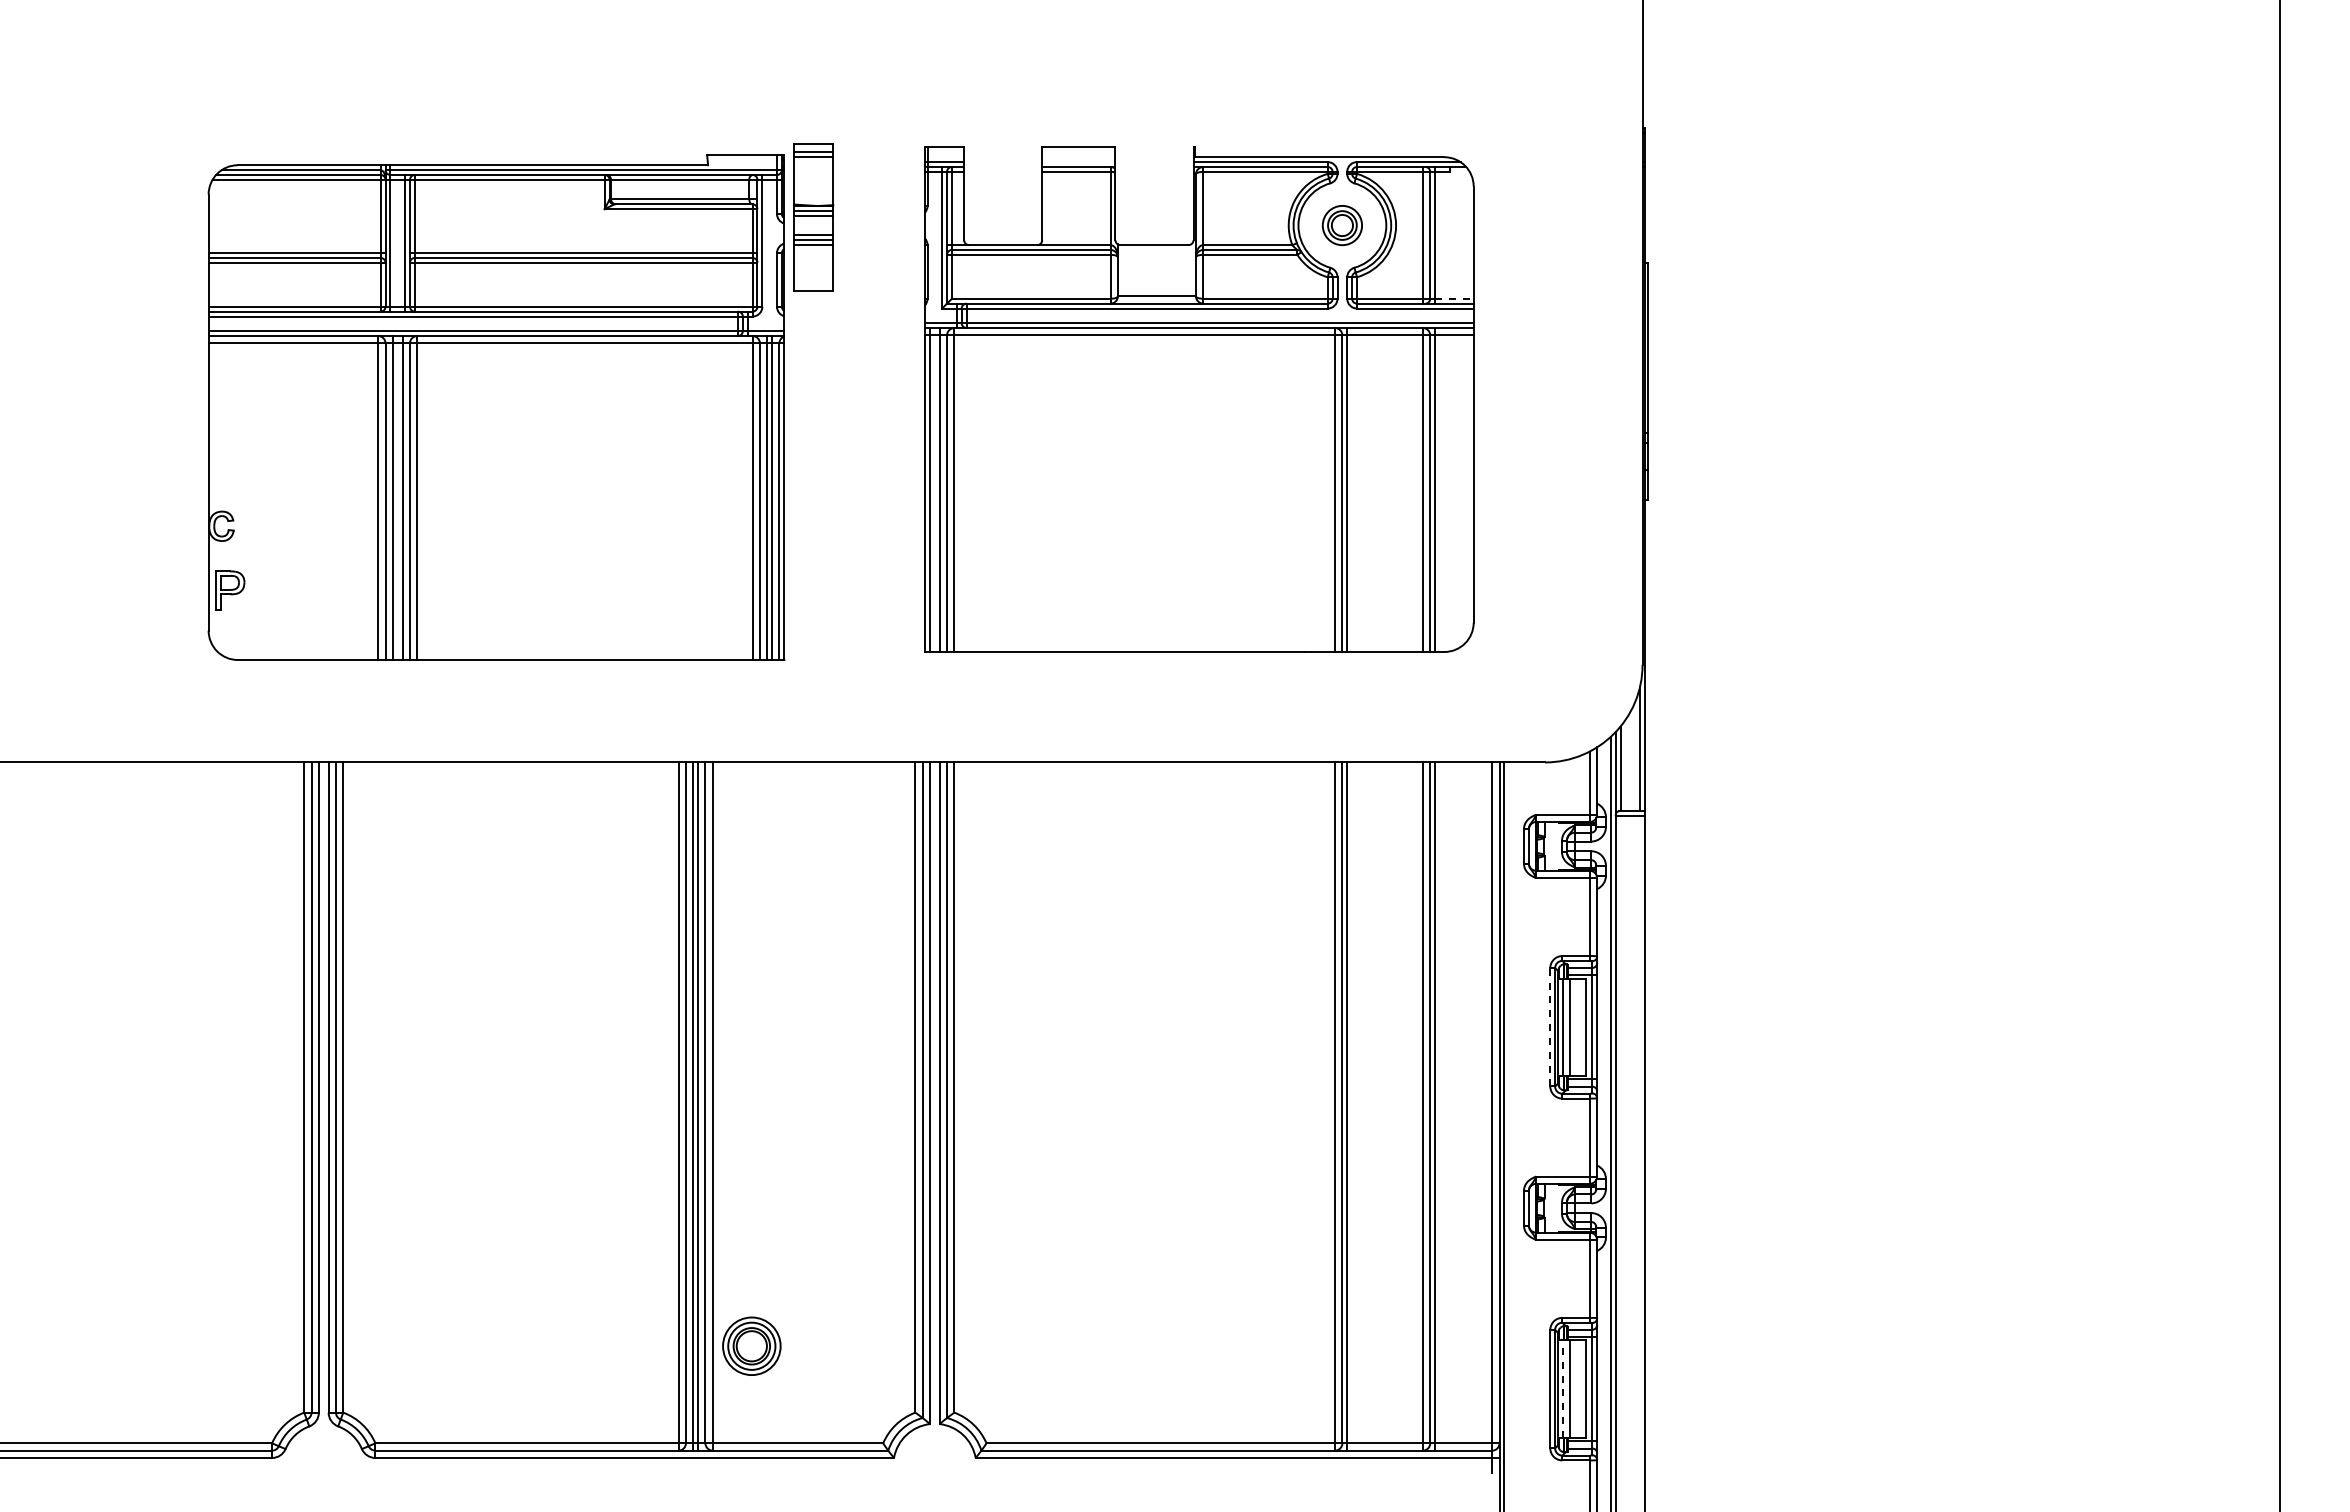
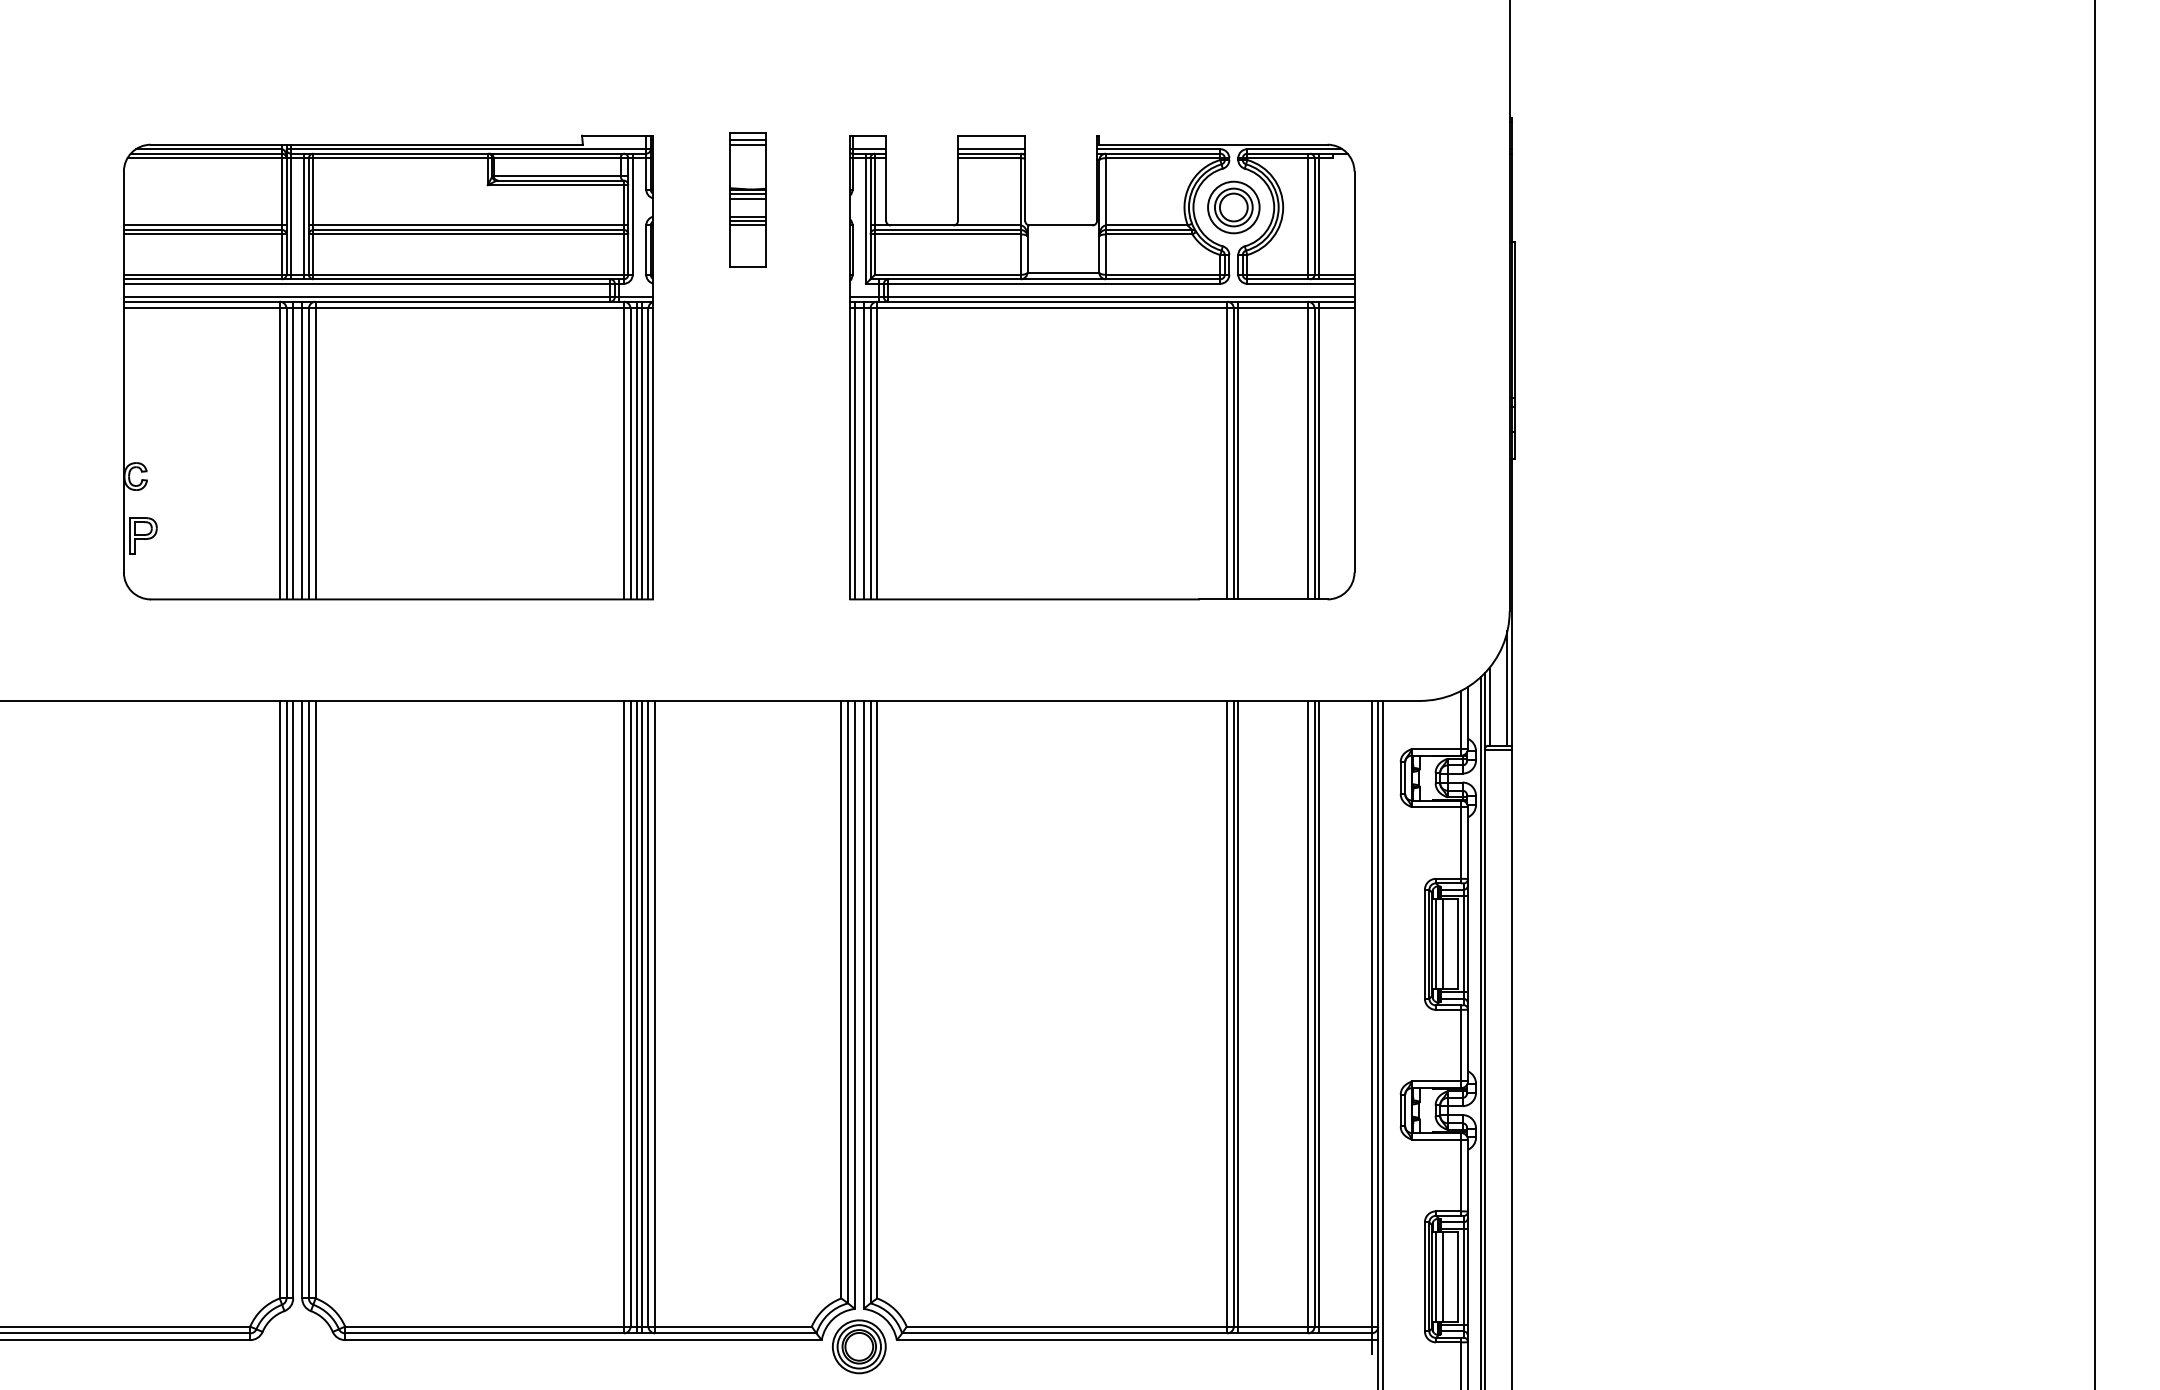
line: (1078, 162) -> (991, 149), added
part: (1342, 225) -> (1233, 207), size x1.43
line: (1454, 298) -> (1336, 274), dashed -> solid
part: (496, 407) -> (388, 367), moved
line: (1550, 1026) -> (1425, 943), dashed -> solid
part: (751, 1345) -> (858, 1346), moved
line: (1562, 1389) -> (1436, 1277), dashed -> solid

